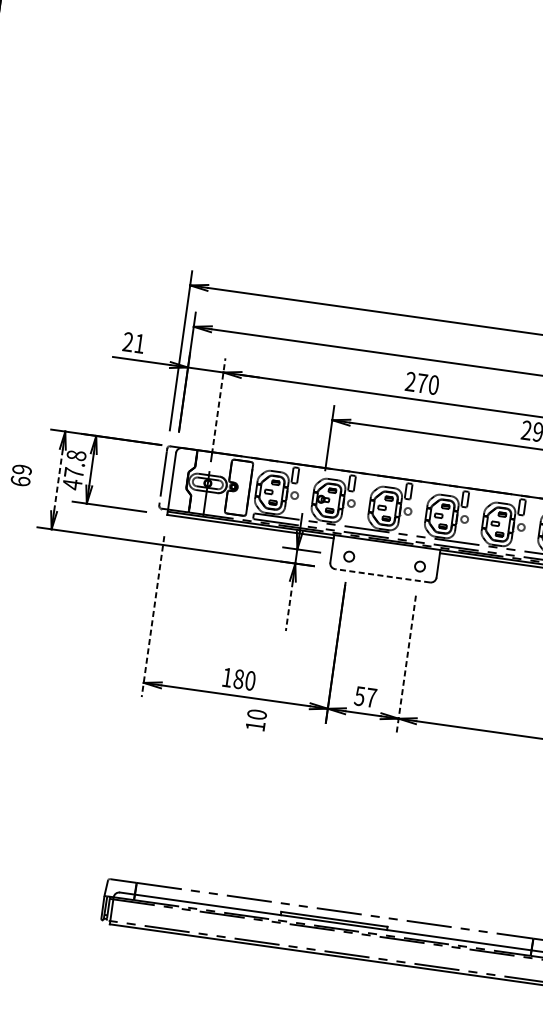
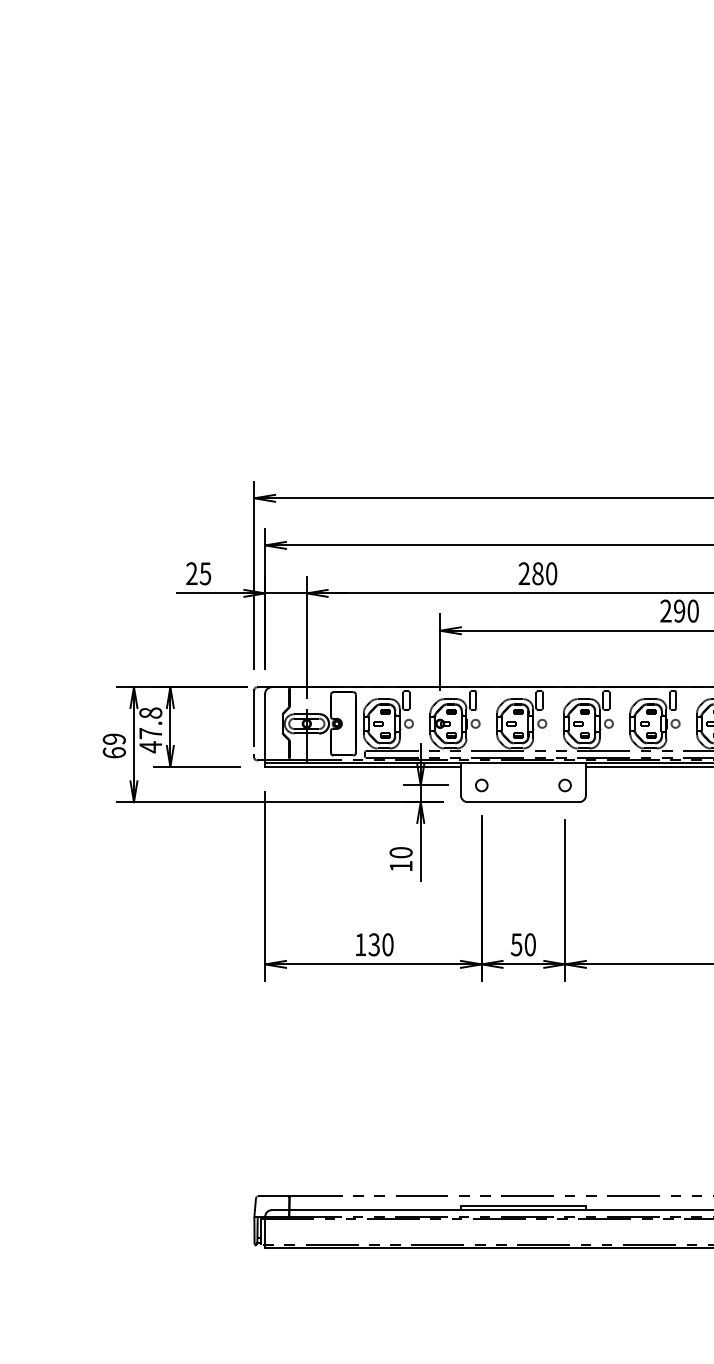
text: (139, 343) -> (205, 573), 21 -> 25
text: (421, 383) -> (537, 573), 270 -> 280
line: (218, 405) -> (306, 632), dashed -> solid
text: (20, 474) -> (113, 745), moved
line: (58, 480) -> (133, 744), dashed -> solid
line: (382, 576) -> (523, 802), dashed -> solid
line: (289, 606) -> (420, 852), dashed -> solid
line: (153, 616) -> (265, 886), dashed -> solid
line: (406, 664) -> (565, 900), dashed -> solid
text: (239, 679) -> (374, 944), 180 -> 130
text: (370, 697) -> (529, 944), 57 -> 50
text: (255, 719) -> (400, 858), moved

